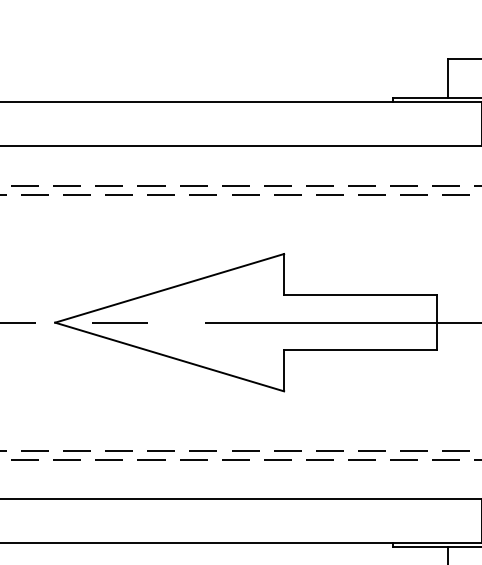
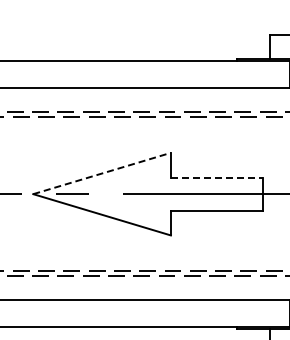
line: (170, 288) -> (102, 173), solid -> dashed
line: (359, 294) -> (216, 177), solid -> dashed

